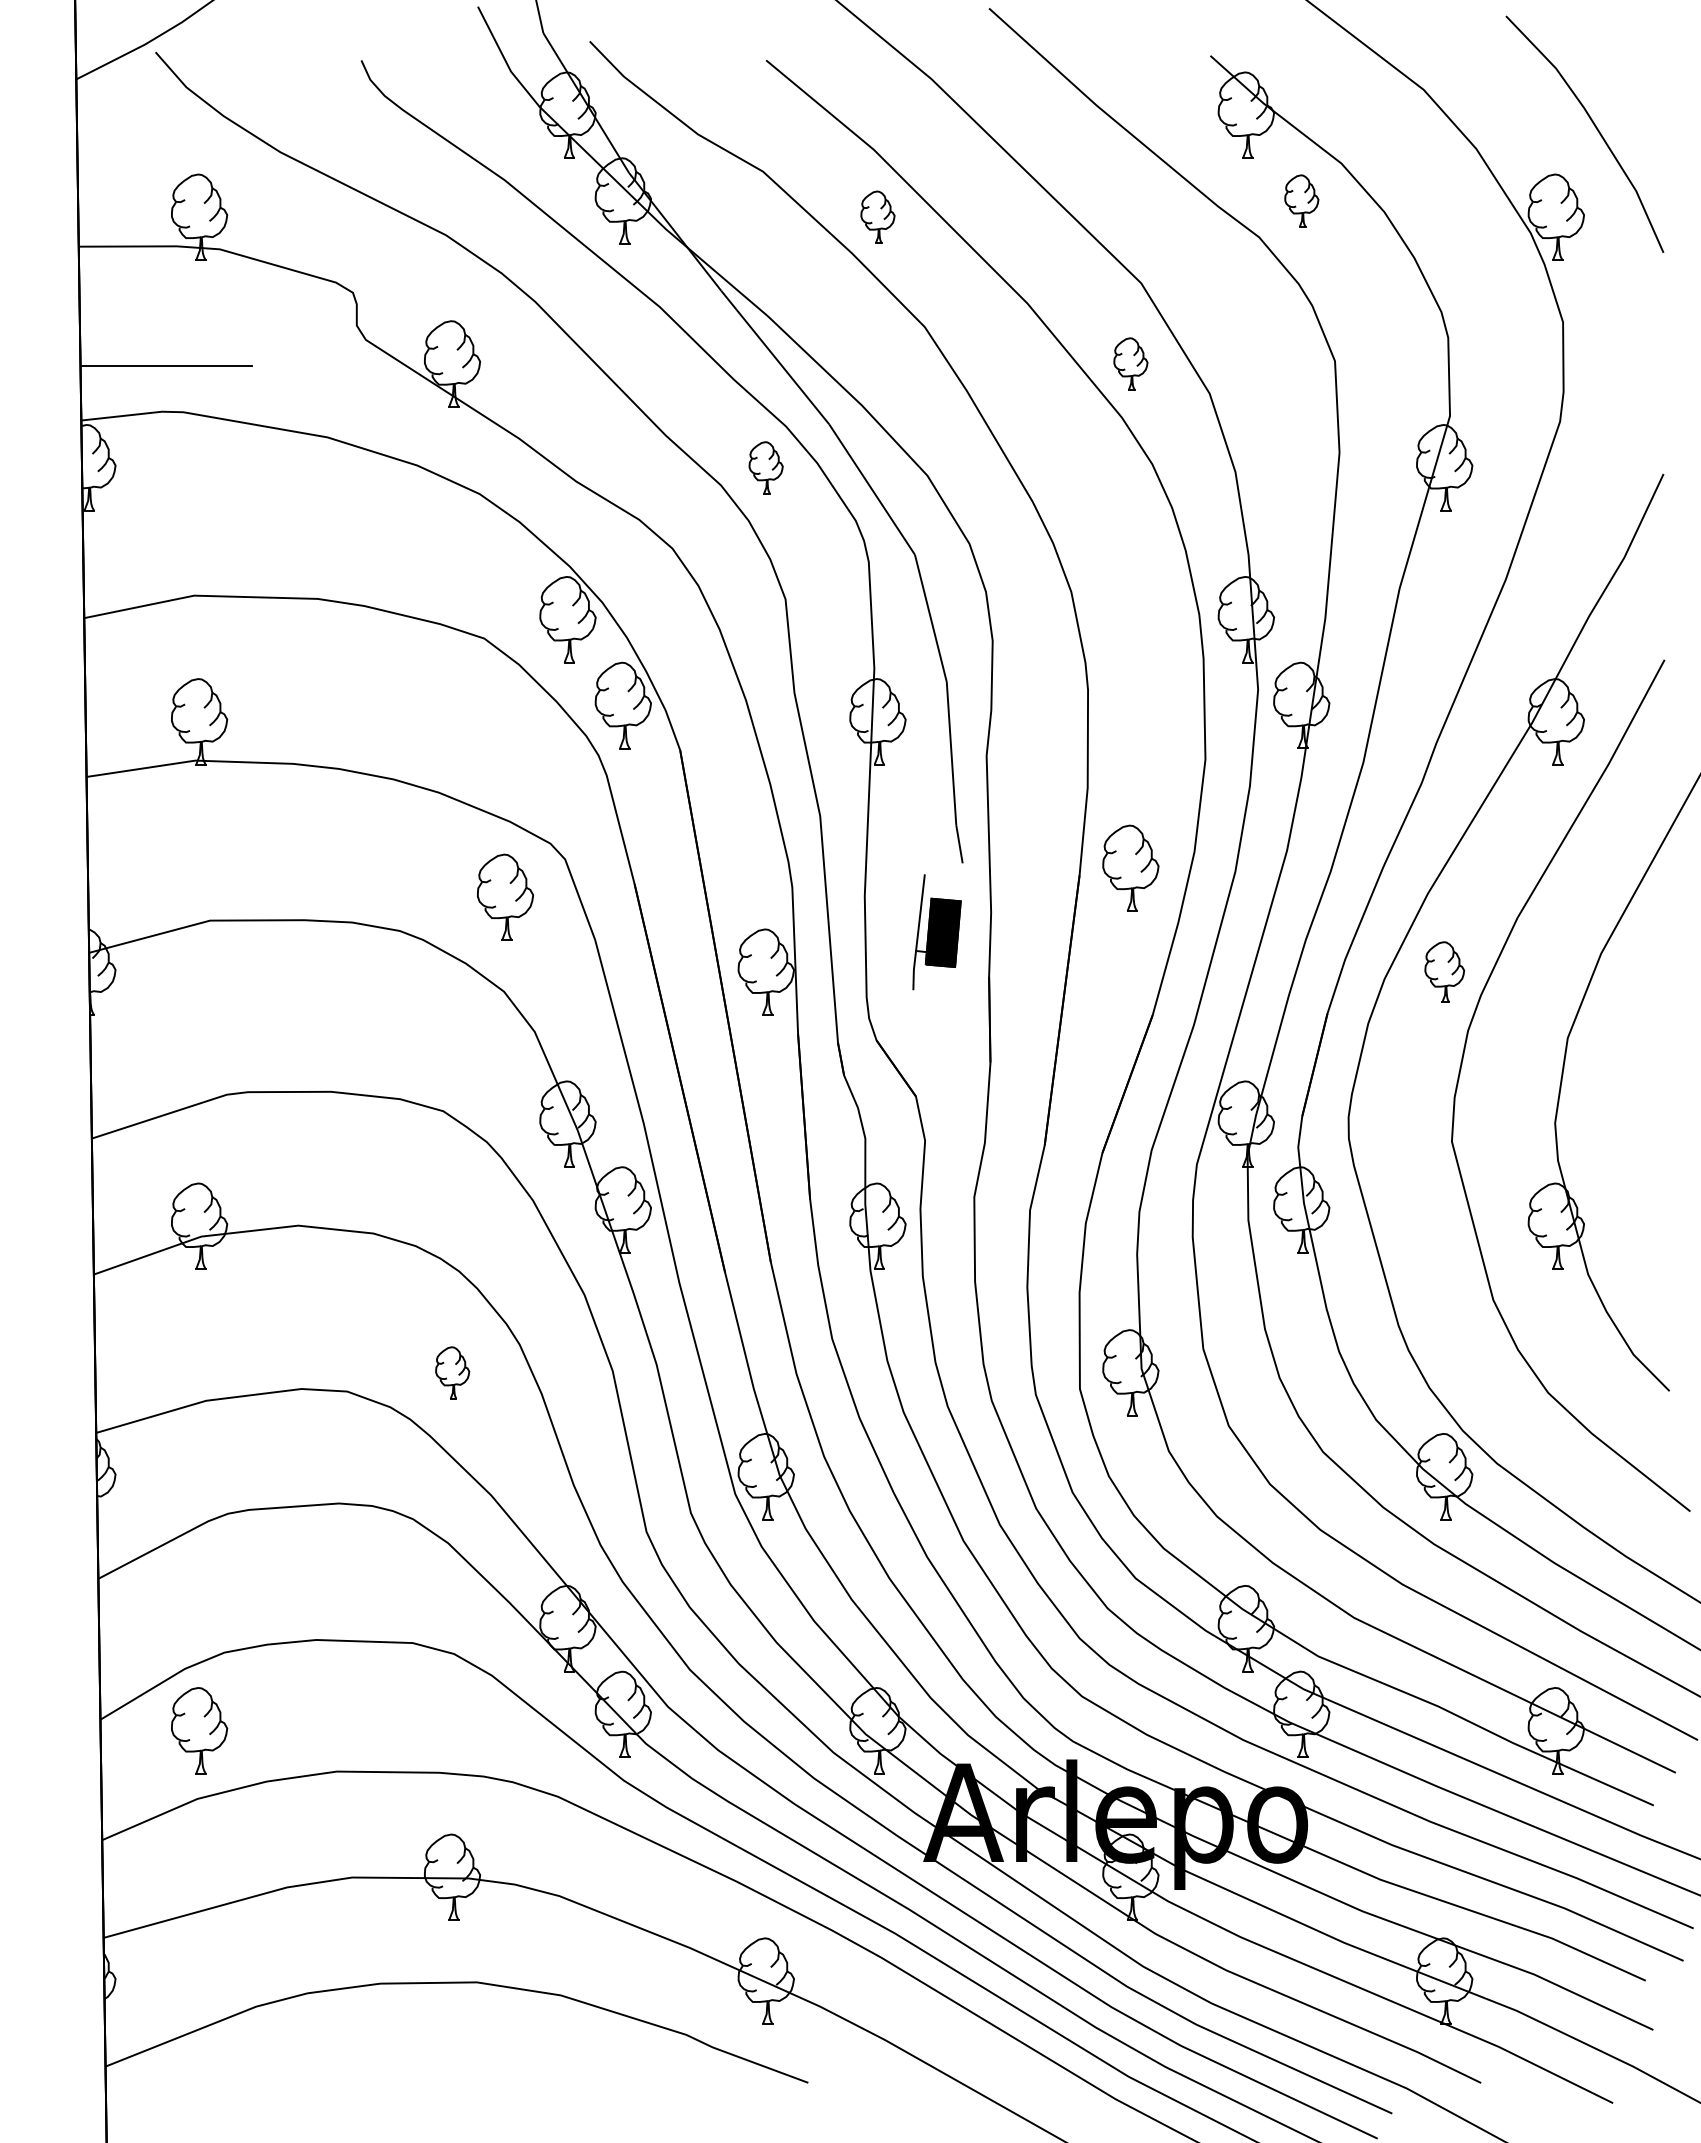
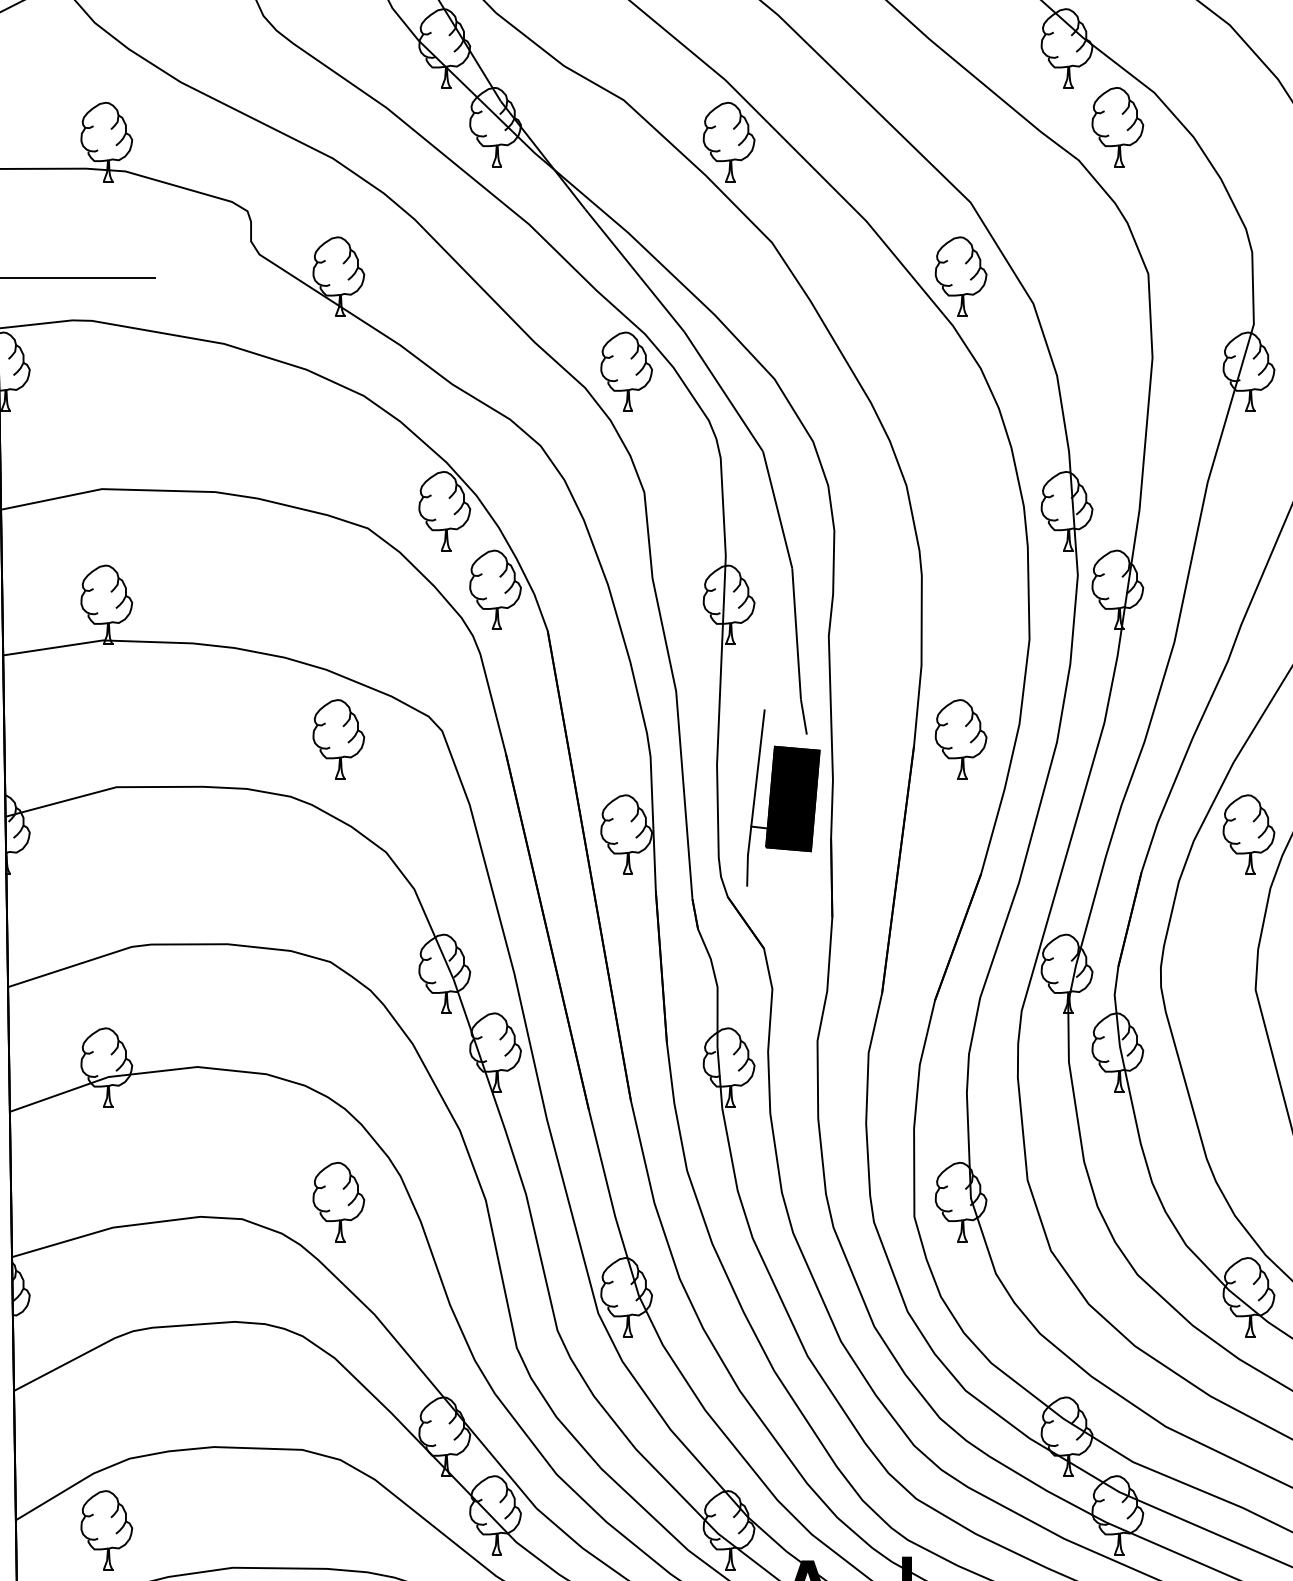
part: (1301, 200) -> (1117, 126), size x1.67
part: (877, 216) -> (728, 141), size x1.67
part: (1130, 363) -> (960, 276), size x1.67
part: (765, 467) -> (625, 371), size x1.67
part: (505, 896) -> (338, 738), moved
part: (936, 931) -> (782, 797), size x1.67
part: (1444, 971) -> (1248, 833), size x1.43
part: (452, 1372) -> (338, 1201), size x1.67

